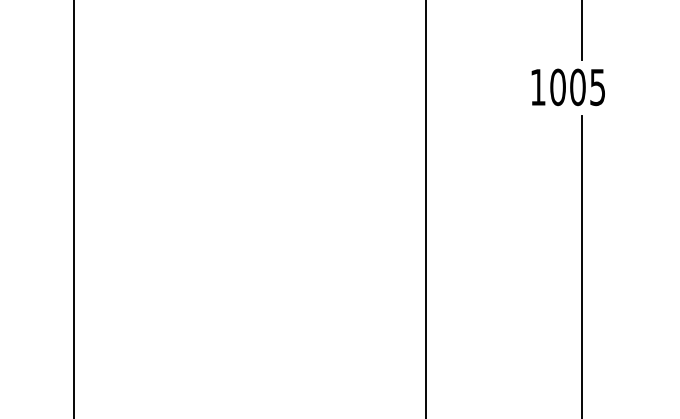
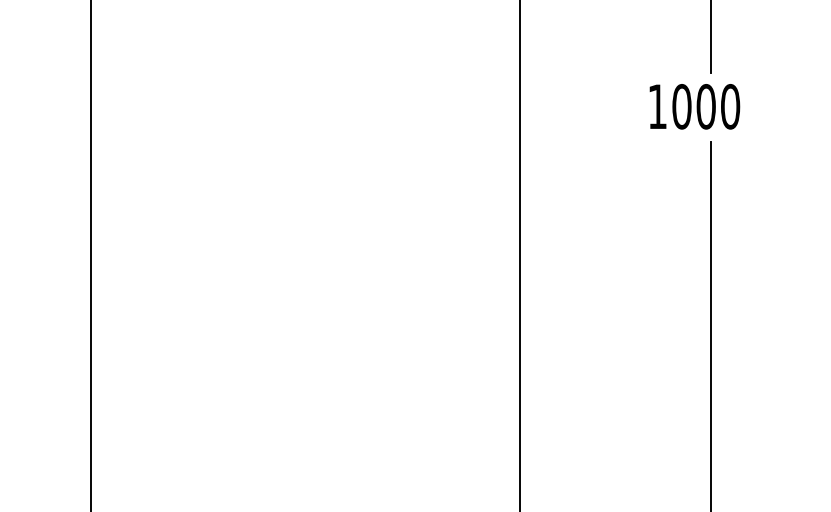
text: (597, 87) -> (730, 106), 1005 -> 1000

